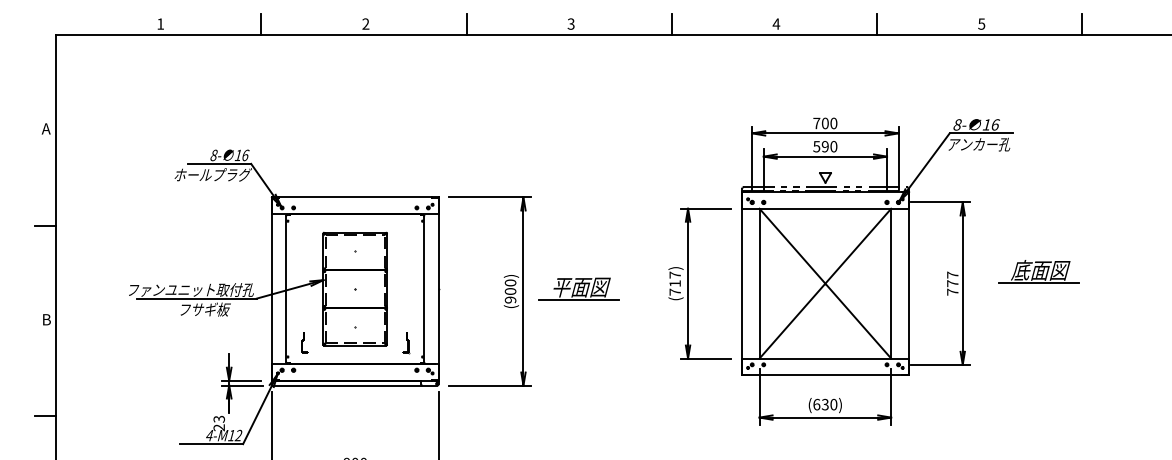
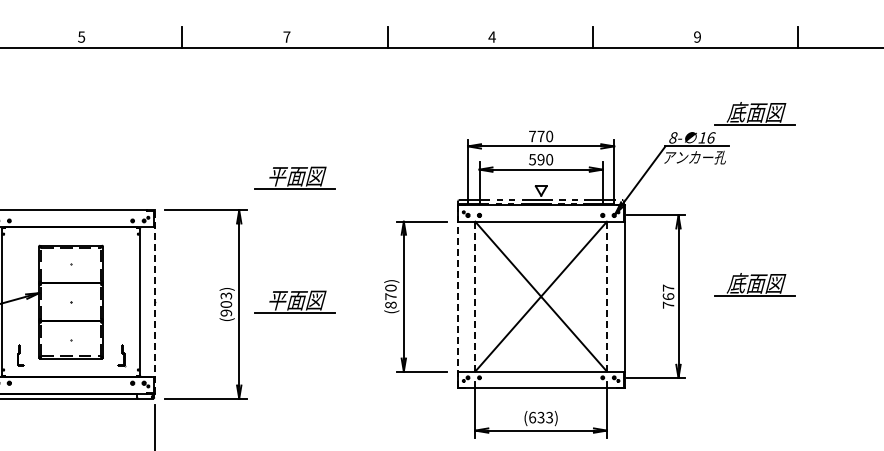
text: (365, 23) -> (81, 36), 2 -> 5
text: (570, 23) -> (286, 36), 3 -> 7
text: (981, 23) -> (697, 36), 5 -> 9
part: (1038, 100) -> (754, 113), added
text: (824, 123) -> (540, 136), 700 -> 770
part: (578, 164) -> (294, 177), added
text: (510, 282) -> (226, 295), (900) -> (903)
text: (674, 283) -> (390, 296), (717) -> (870)
line: (741, 283) -> (457, 296), solid -> dashed
line: (759, 283) -> (475, 296), solid -> dashed
line: (891, 283) -> (607, 296), solid -> dashed
text: (952, 283) -> (668, 296), 777 -> 767
line: (438, 289) -> (154, 302), solid -> dashed
text: (833, 404) -> (549, 417), (630) -> (633)

